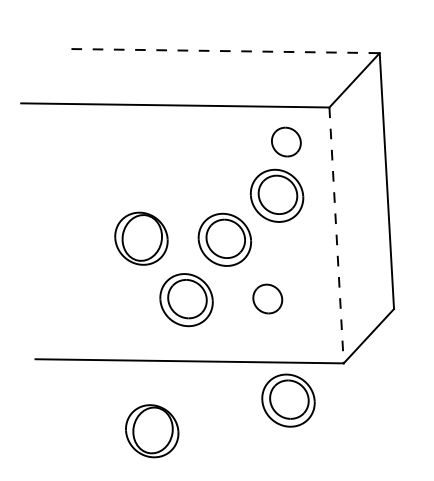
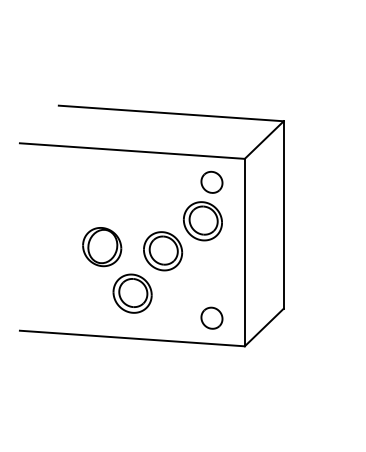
line: (225, 51) -> (171, 113), dashed -> solid
line: (336, 235) -> (244, 252), dashed -> solid
part: (267, 298) -> (211, 317), moved
part: (287, 400) -> (202, 371), removed
part: (152, 431) -> (102, 388), removed

